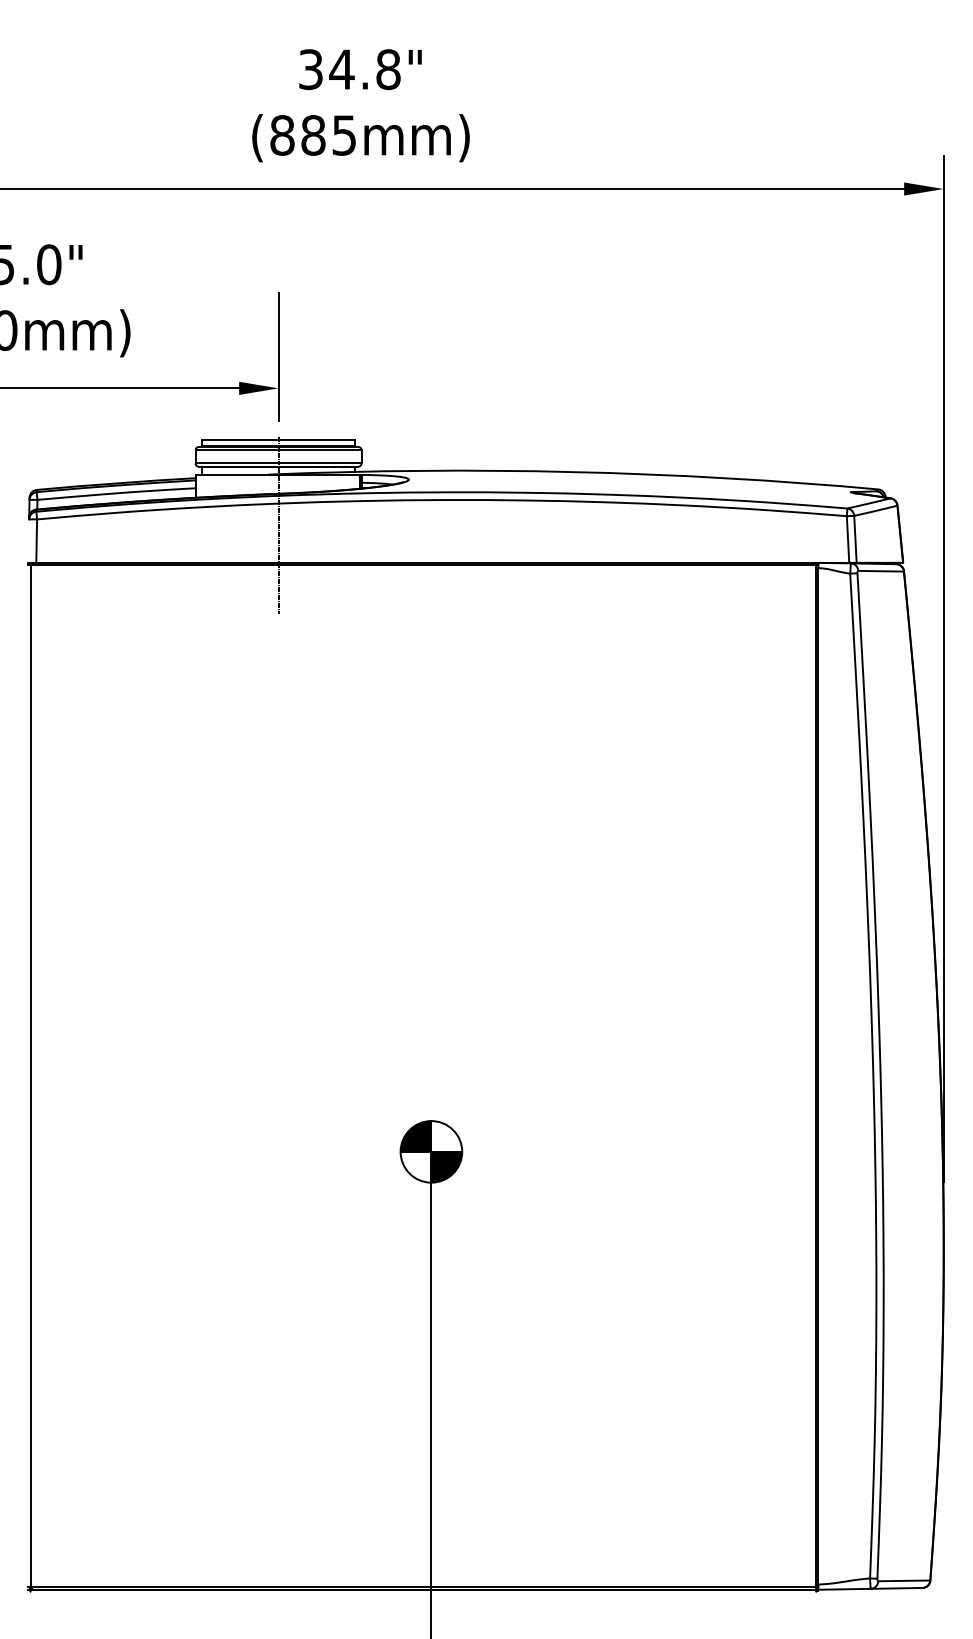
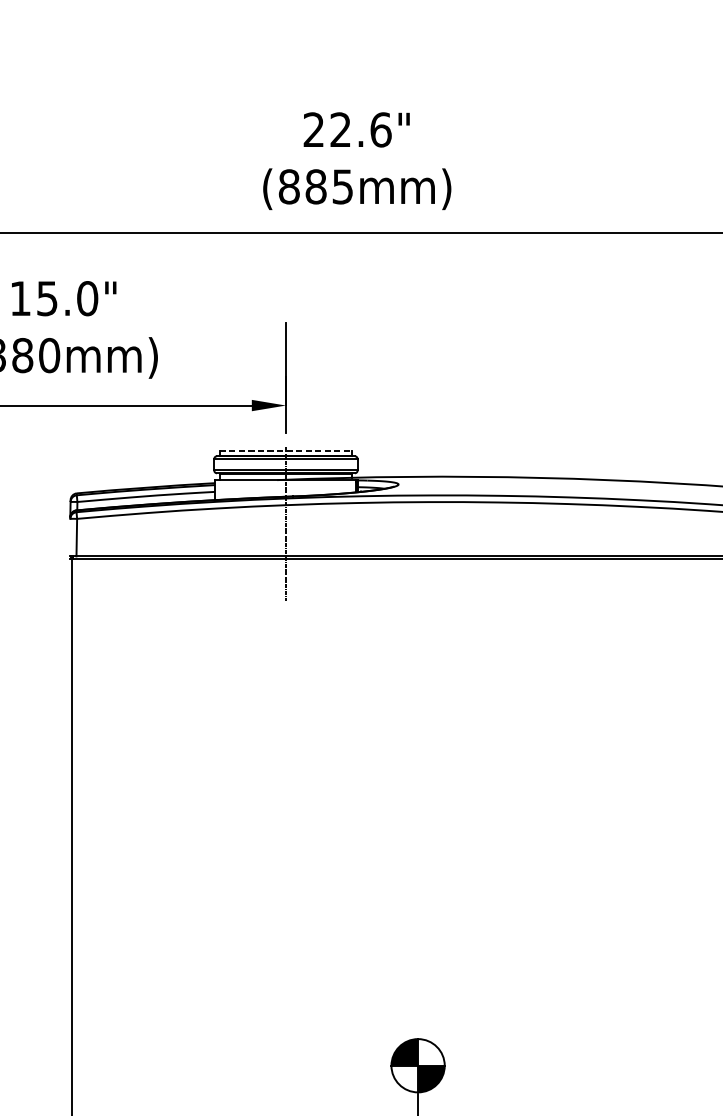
text: (349, 69) -> (347, 129), 34.8" -> 22.6"
line: (279, 440) -> (286, 450), solid -> dashed

